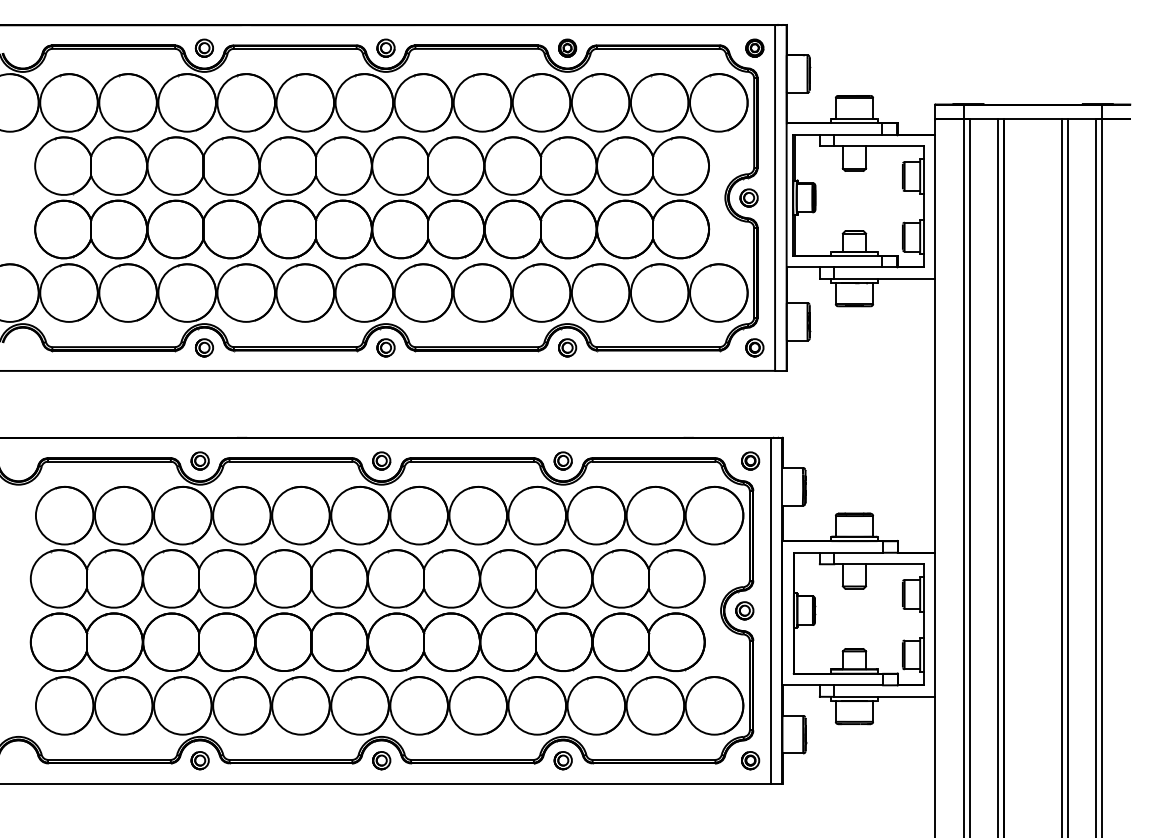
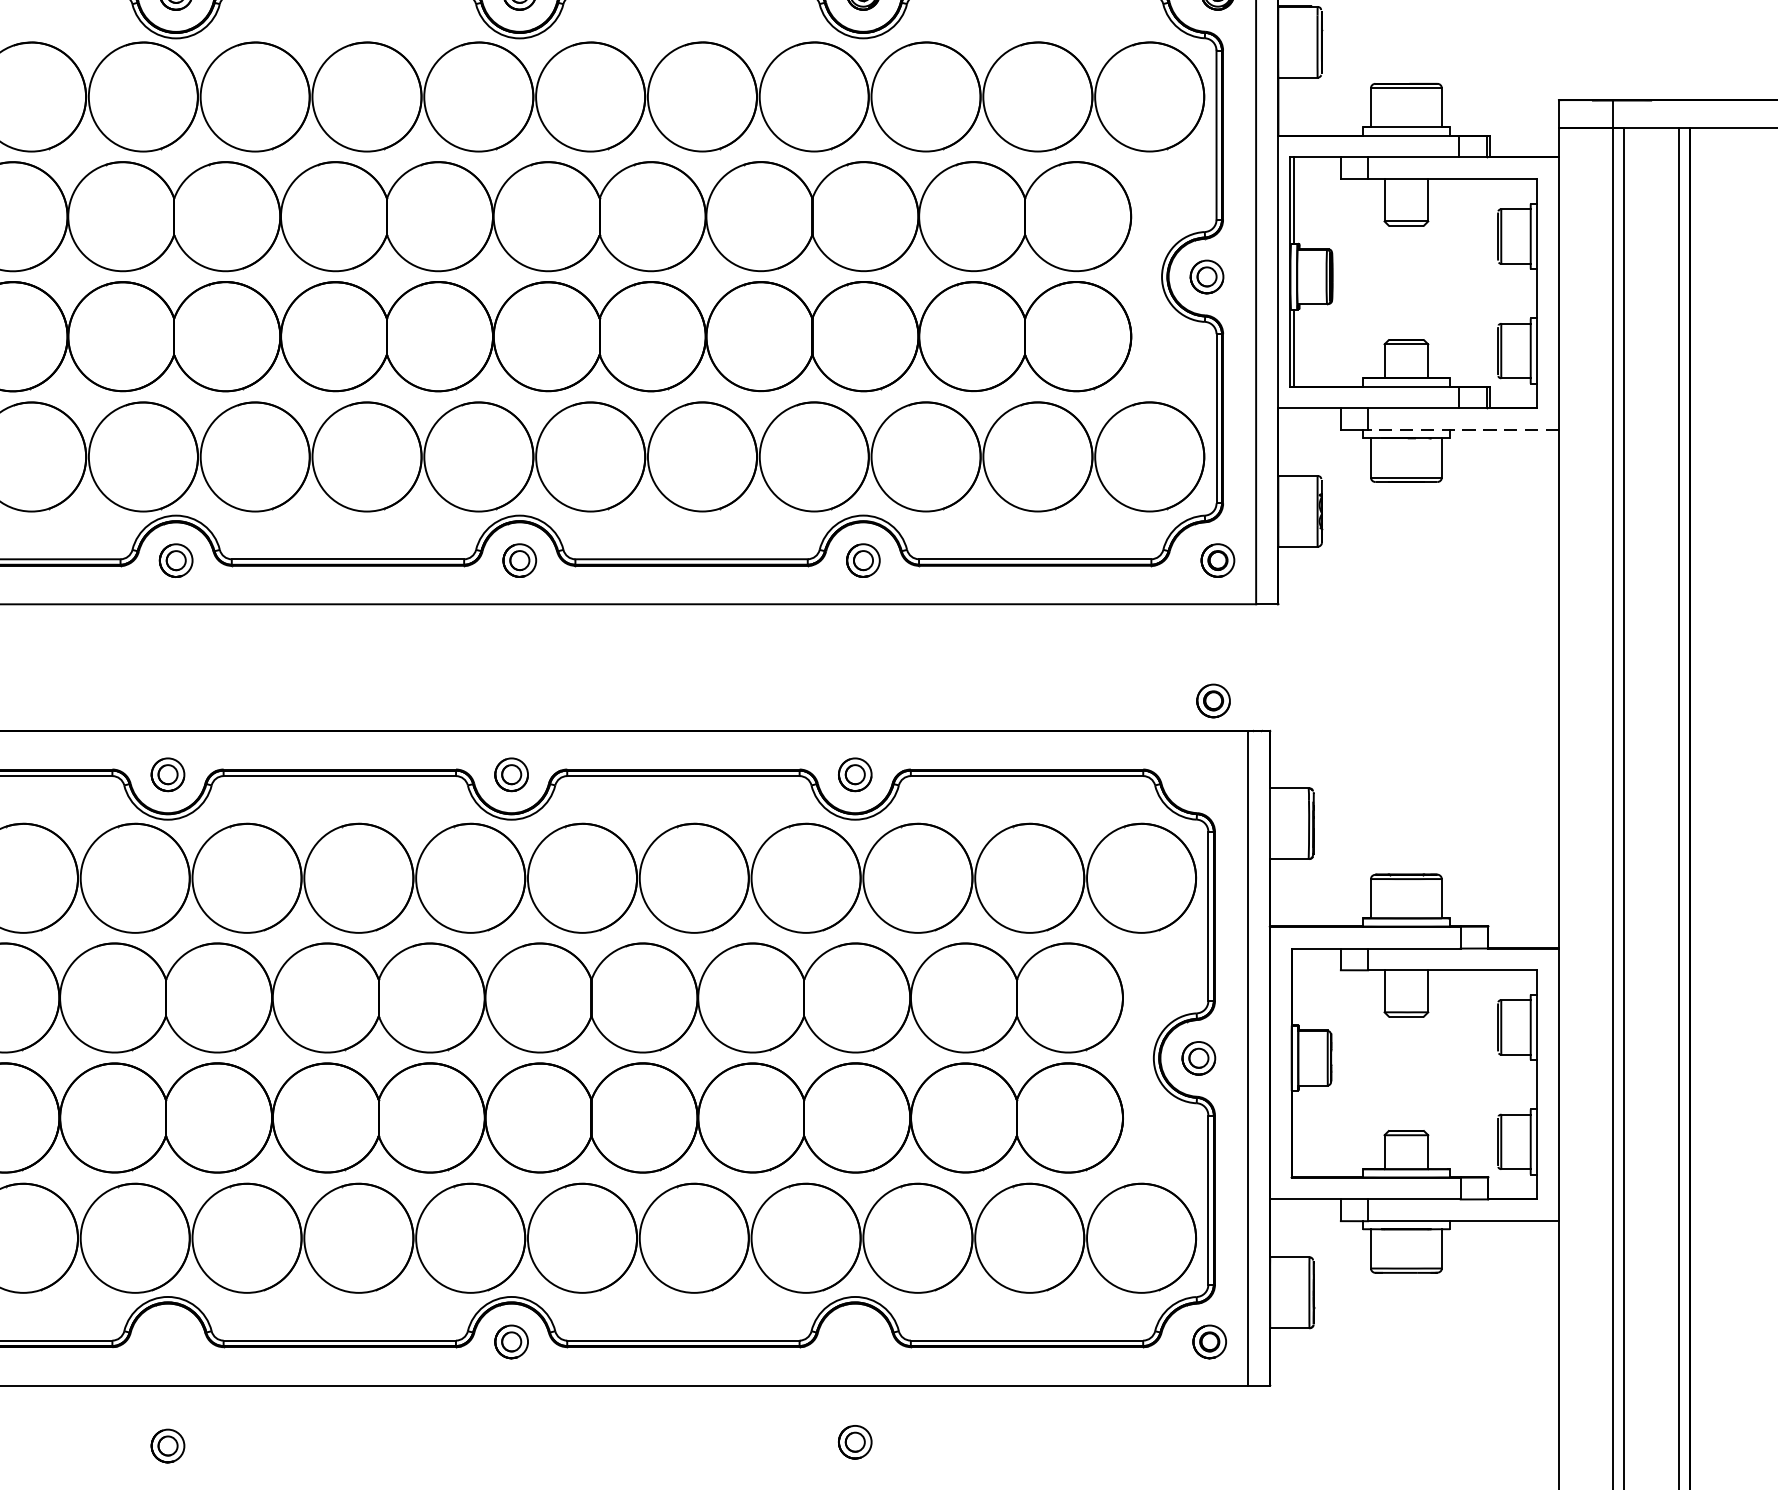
line: (884, 278) -> (1463, 429), solid -> dashed
part: (750, 460) -> (1213, 700), moved
part: (199, 760) -> (166, 1445), moved
part: (562, 760) -> (853, 1442), moved

